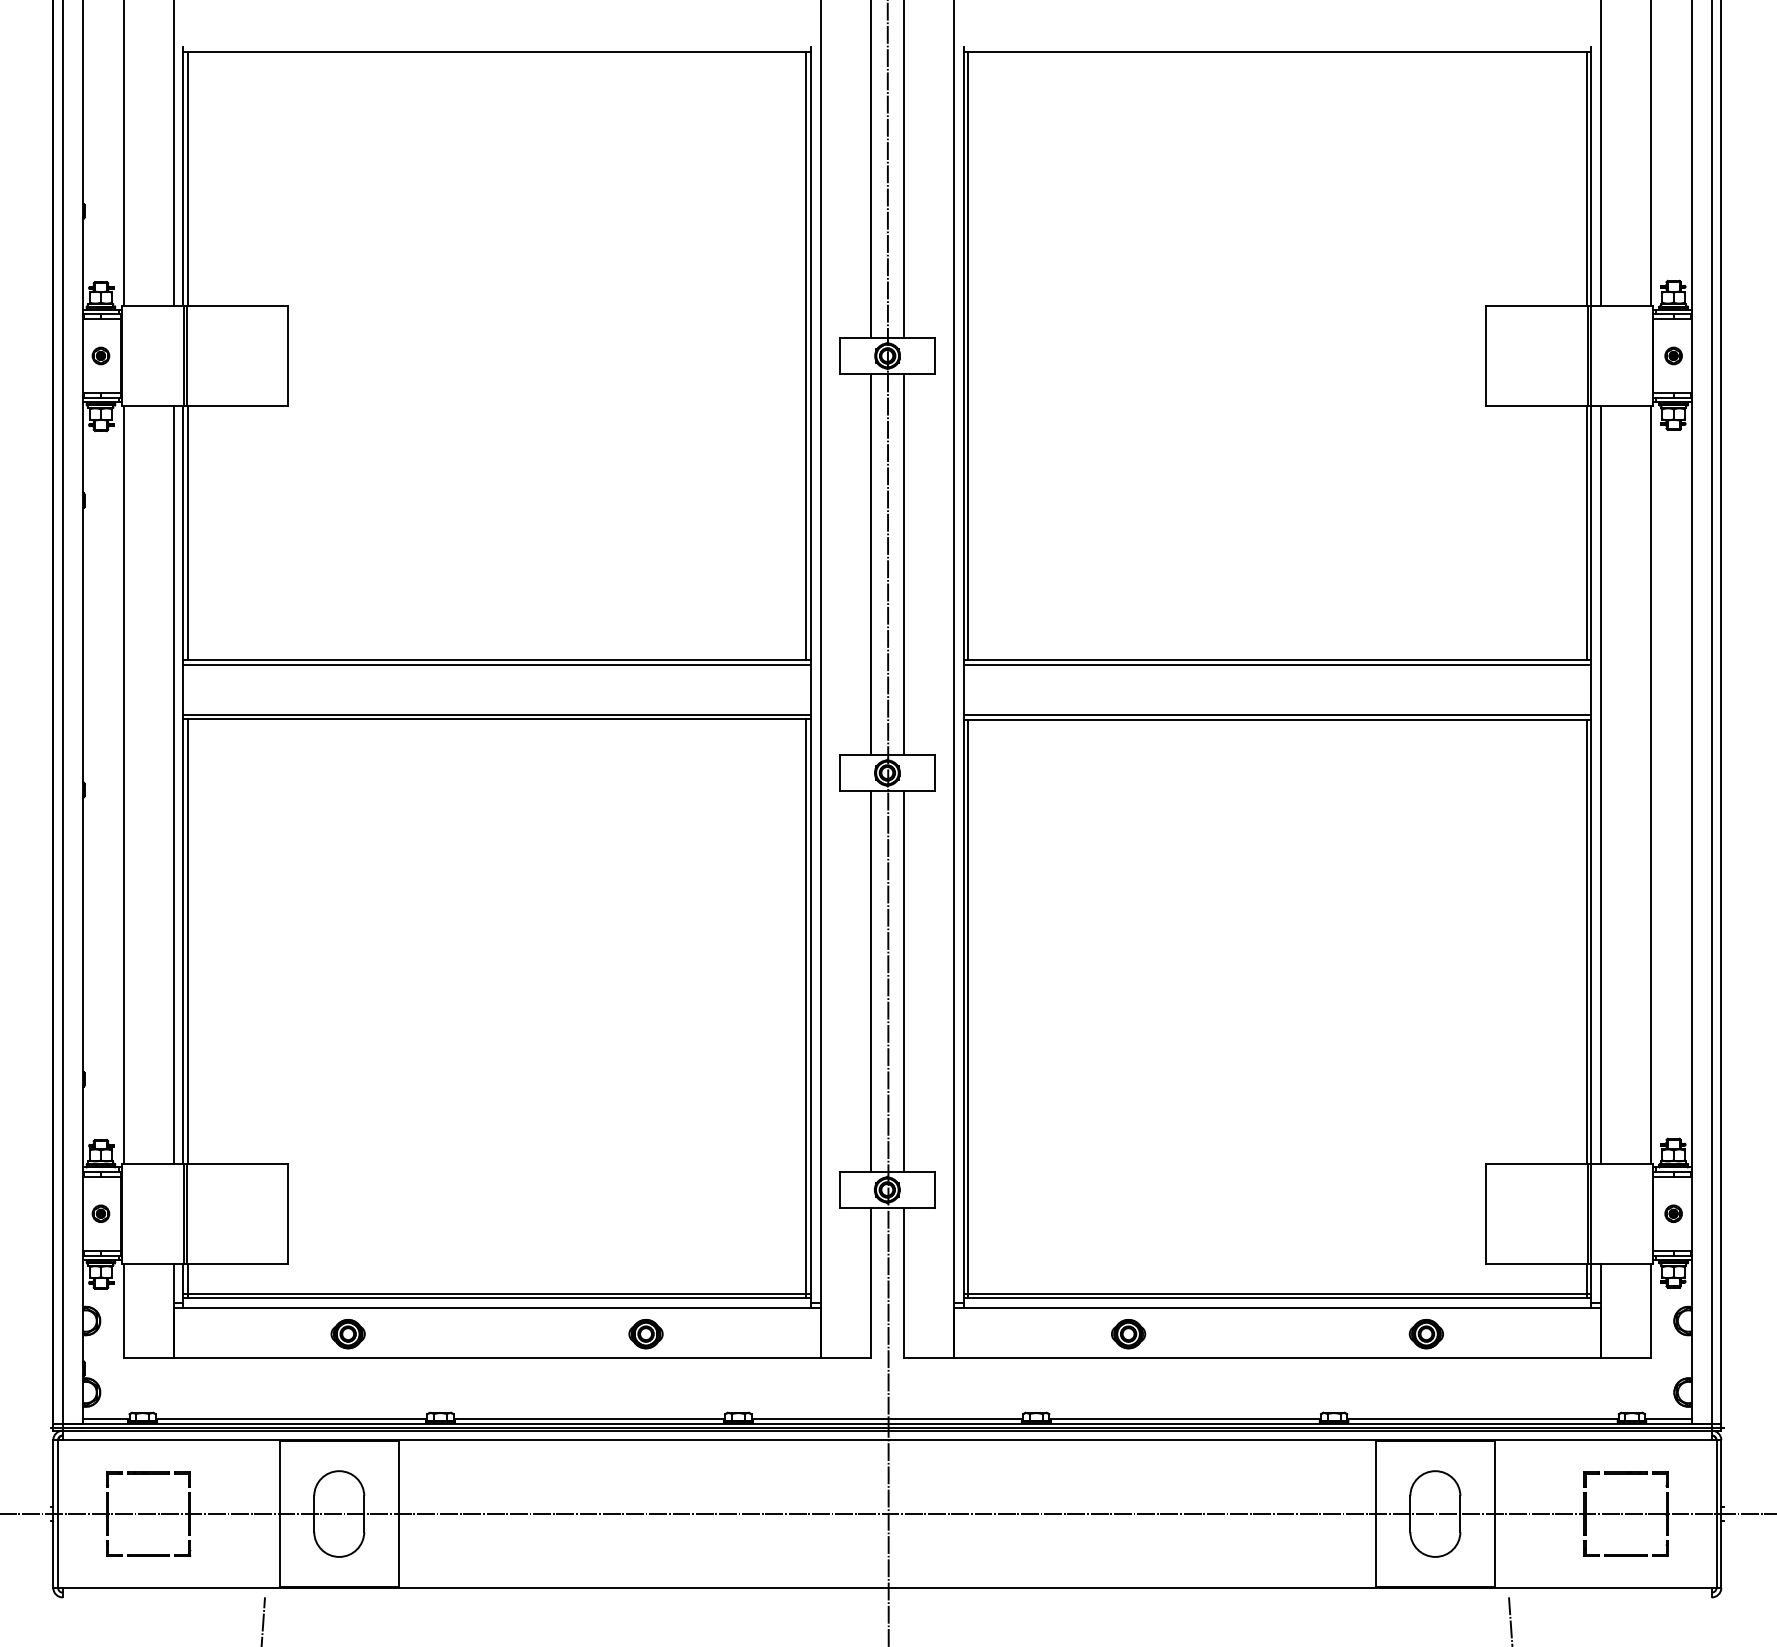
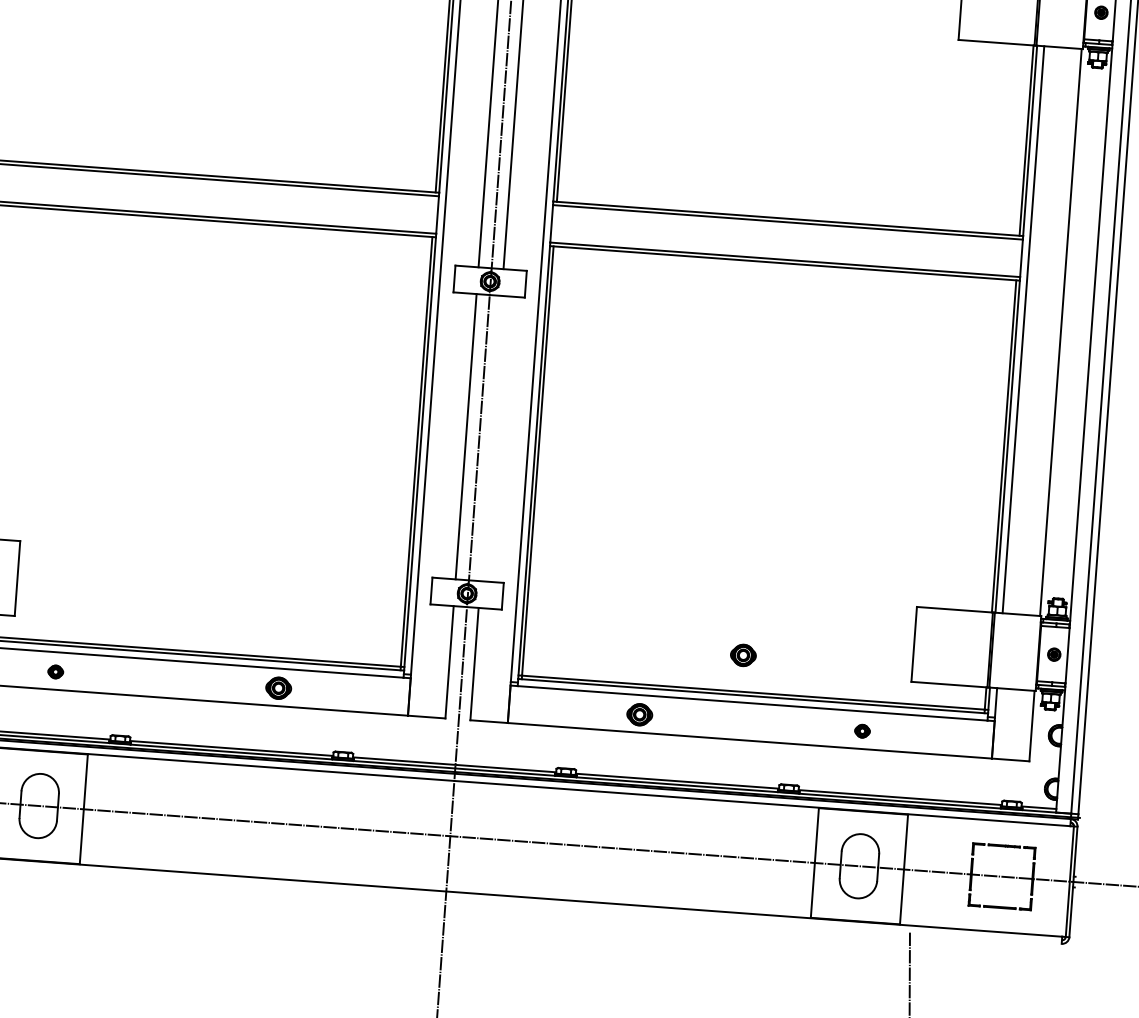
line: (904, 981) -> (491, 438), removed
part: (1260, 1245) -> (743, 655), added
part: (347, 1334) -> (55, 672), size x0.6
part: (1425, 1334) -> (861, 731), size x0.6

